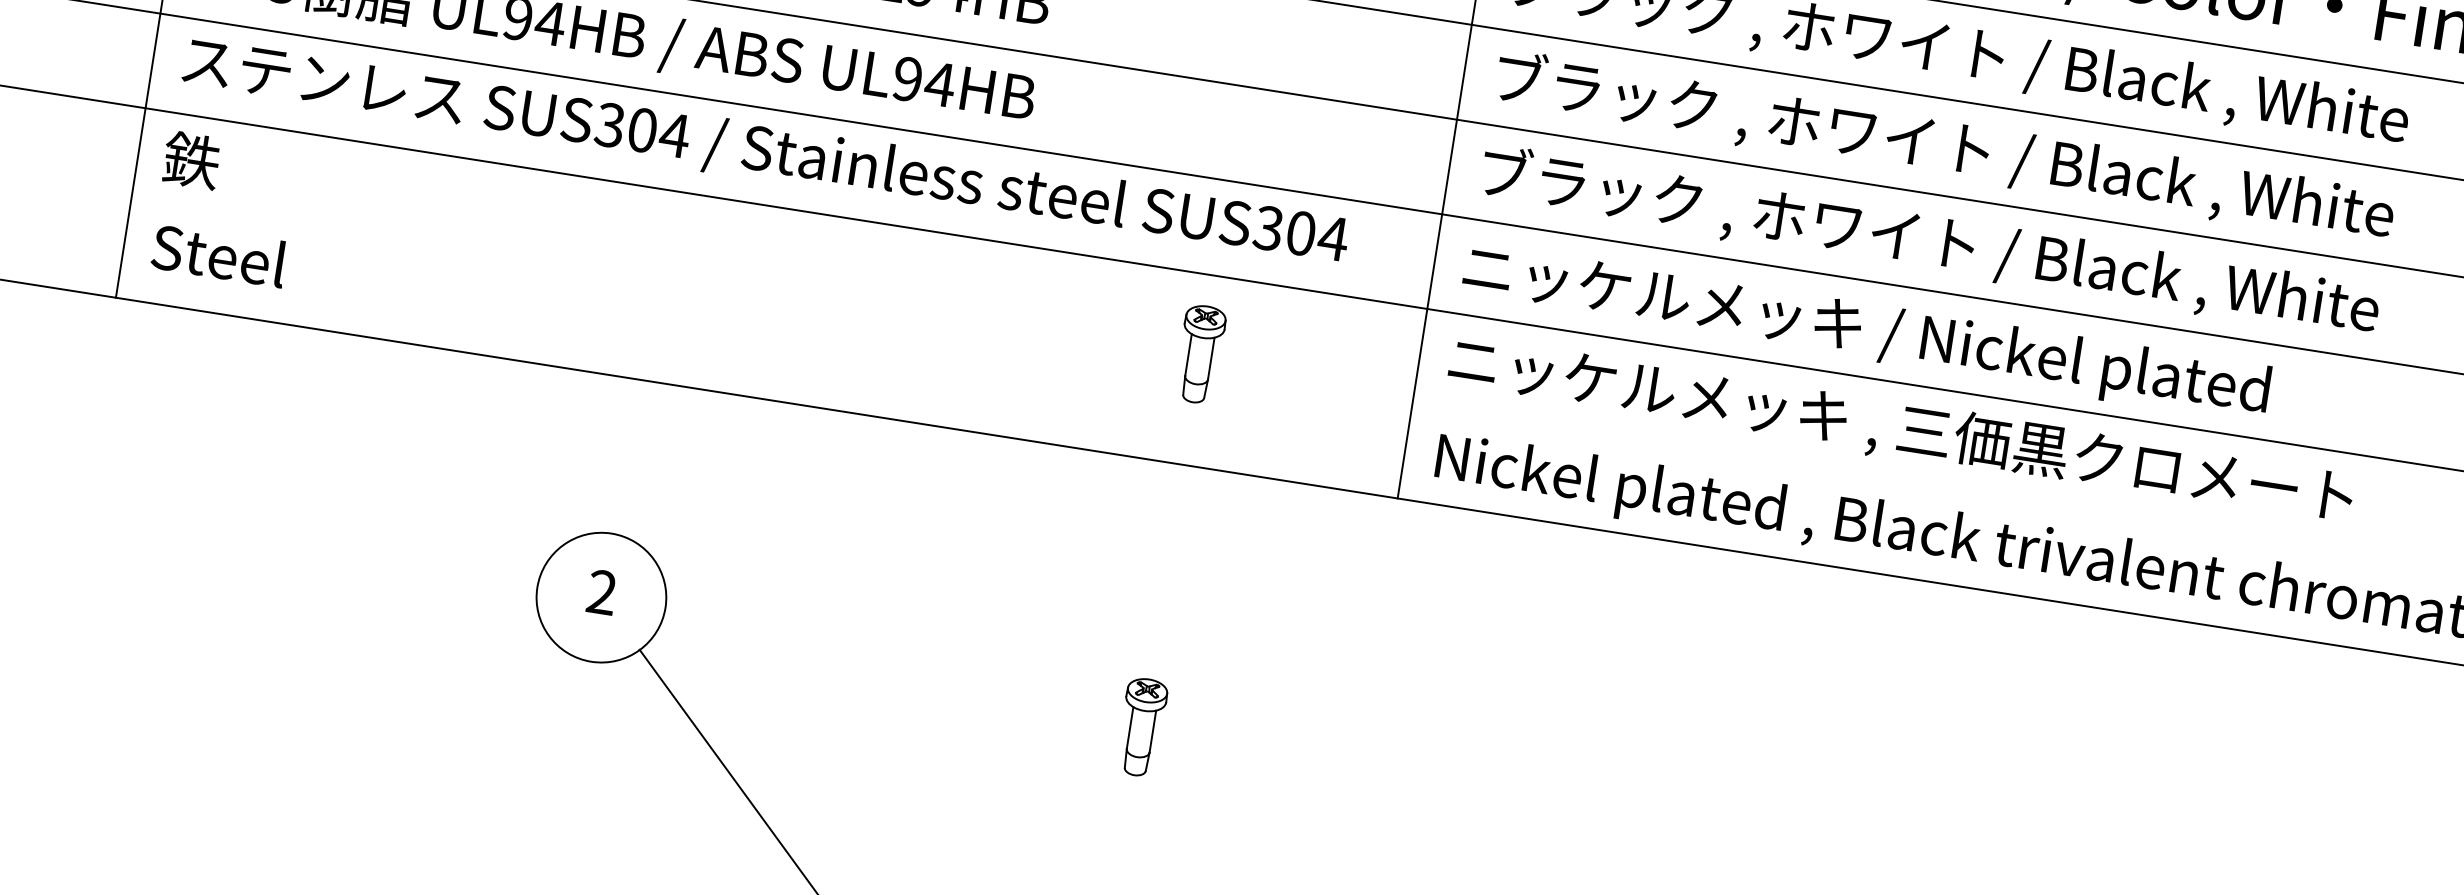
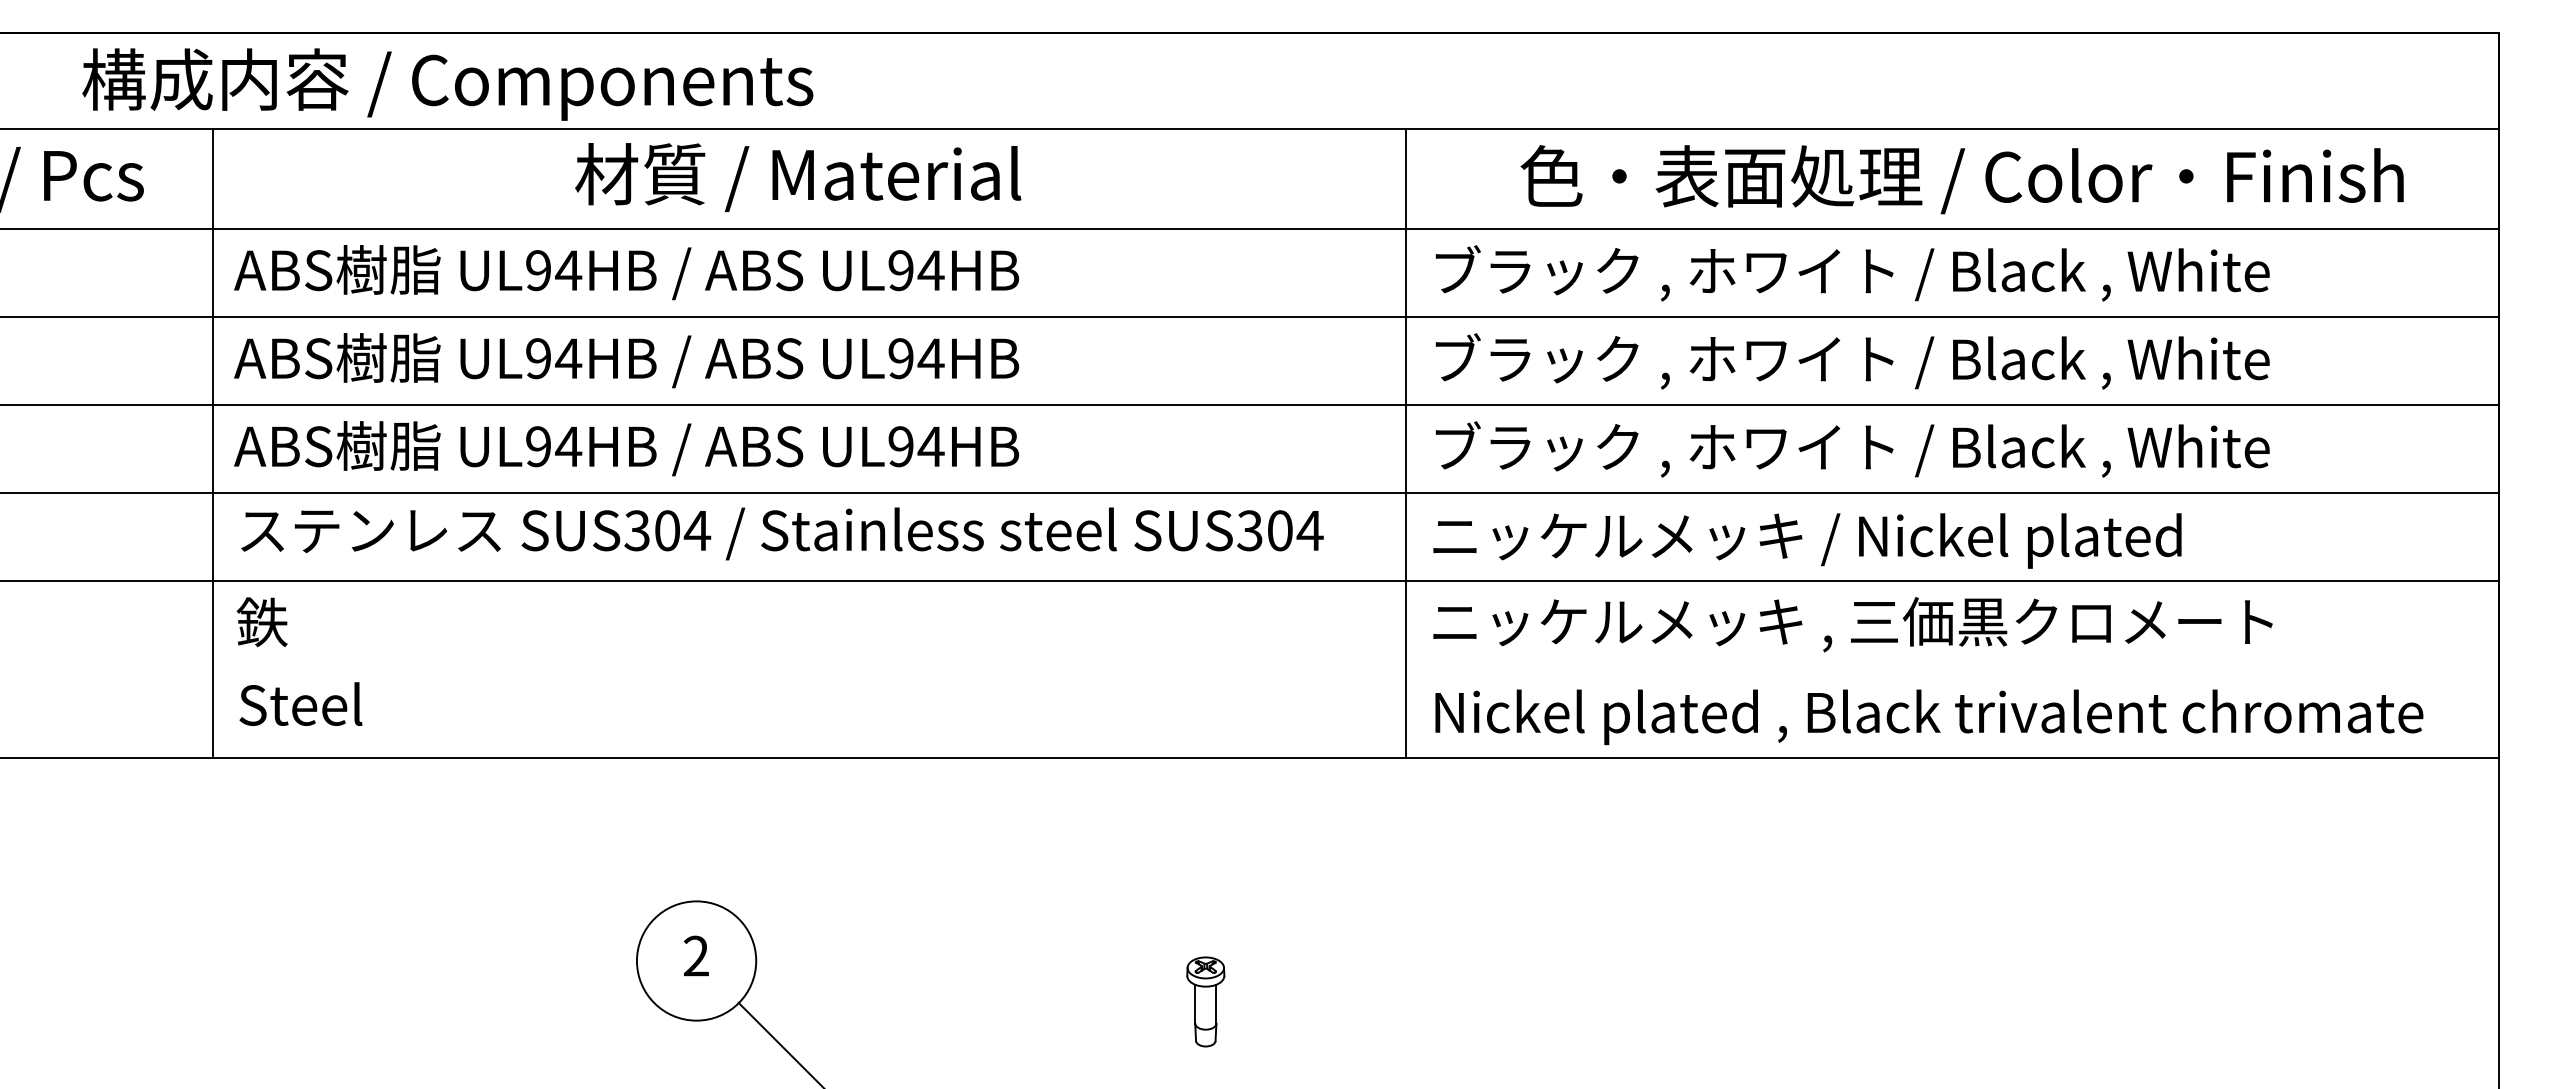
part: (1200, 353) -> (1205, 654), removed

